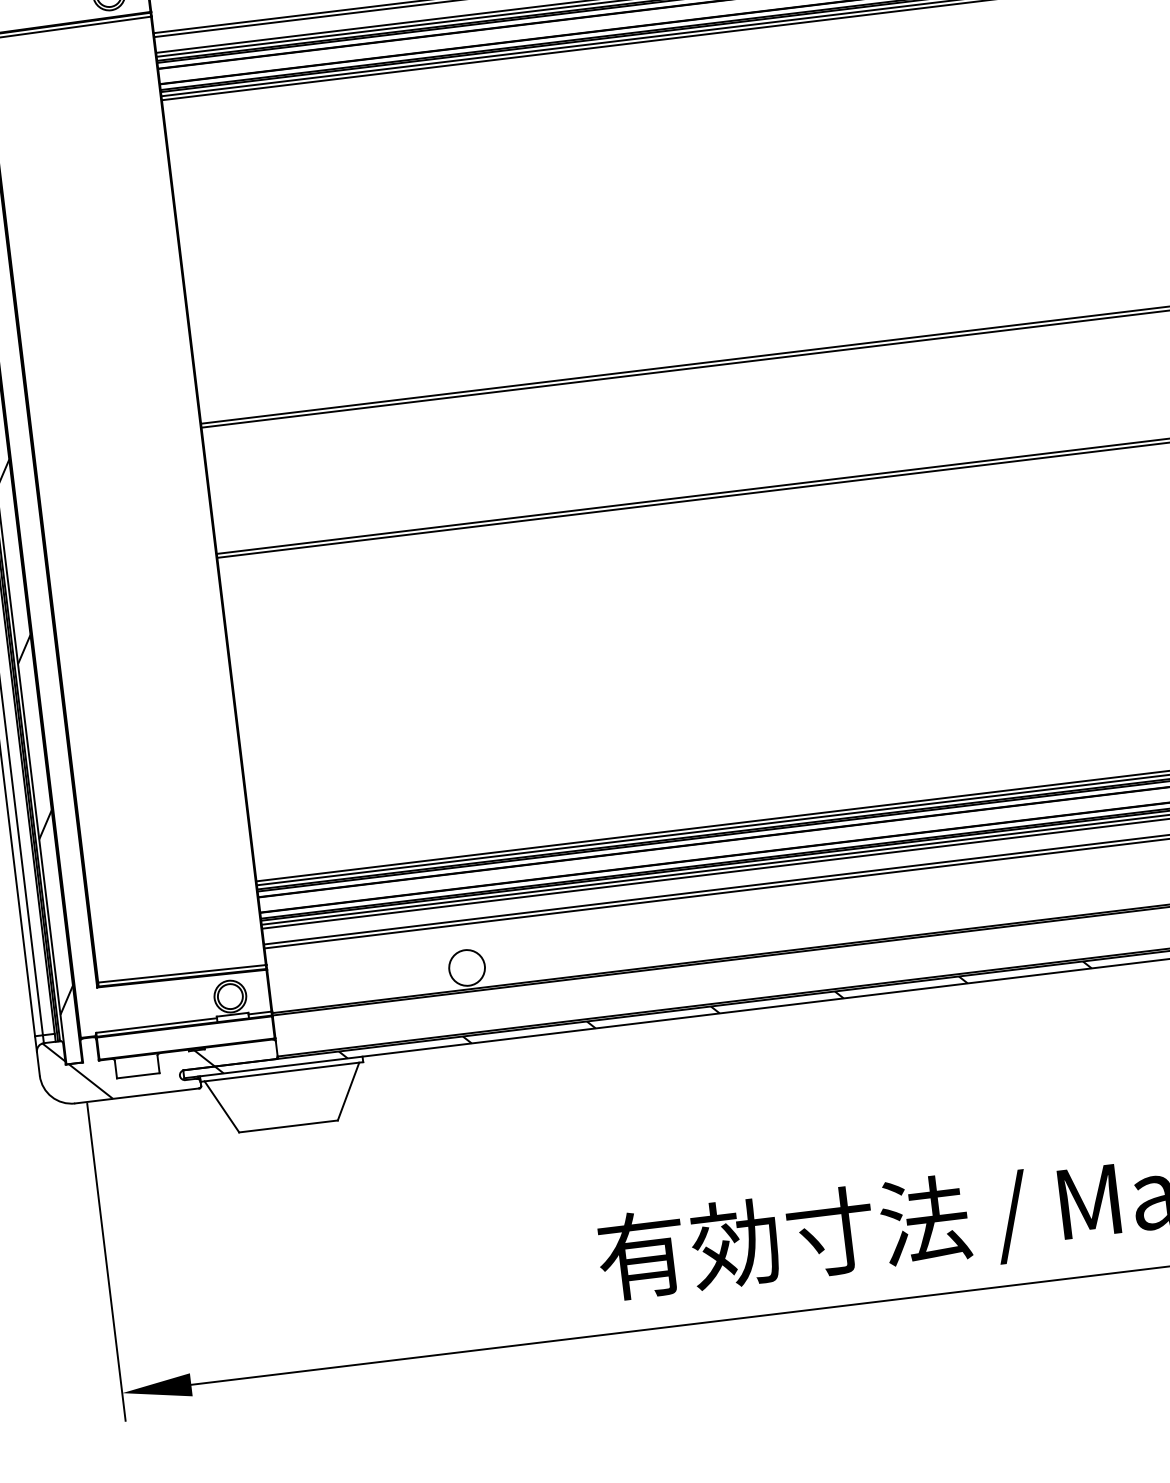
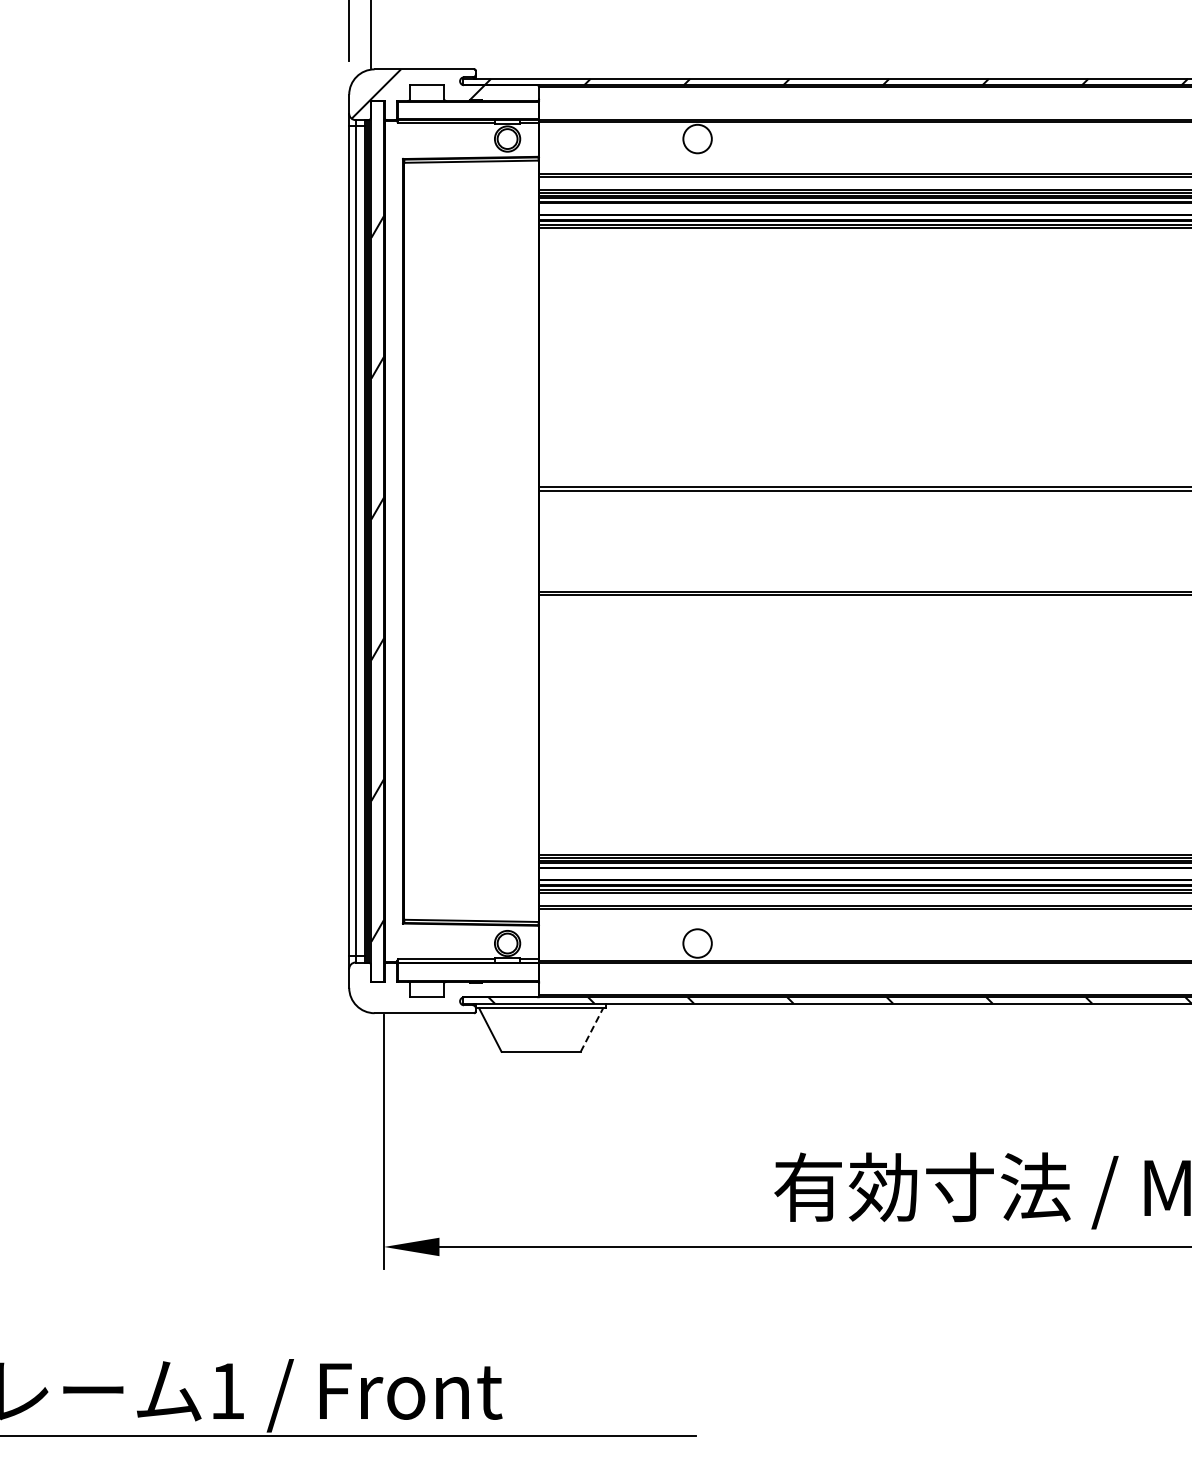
hatch: (129, 1064) -> (421, 987), removed
line: (348, 1092) -> (591, 1030), solid -> dashed

